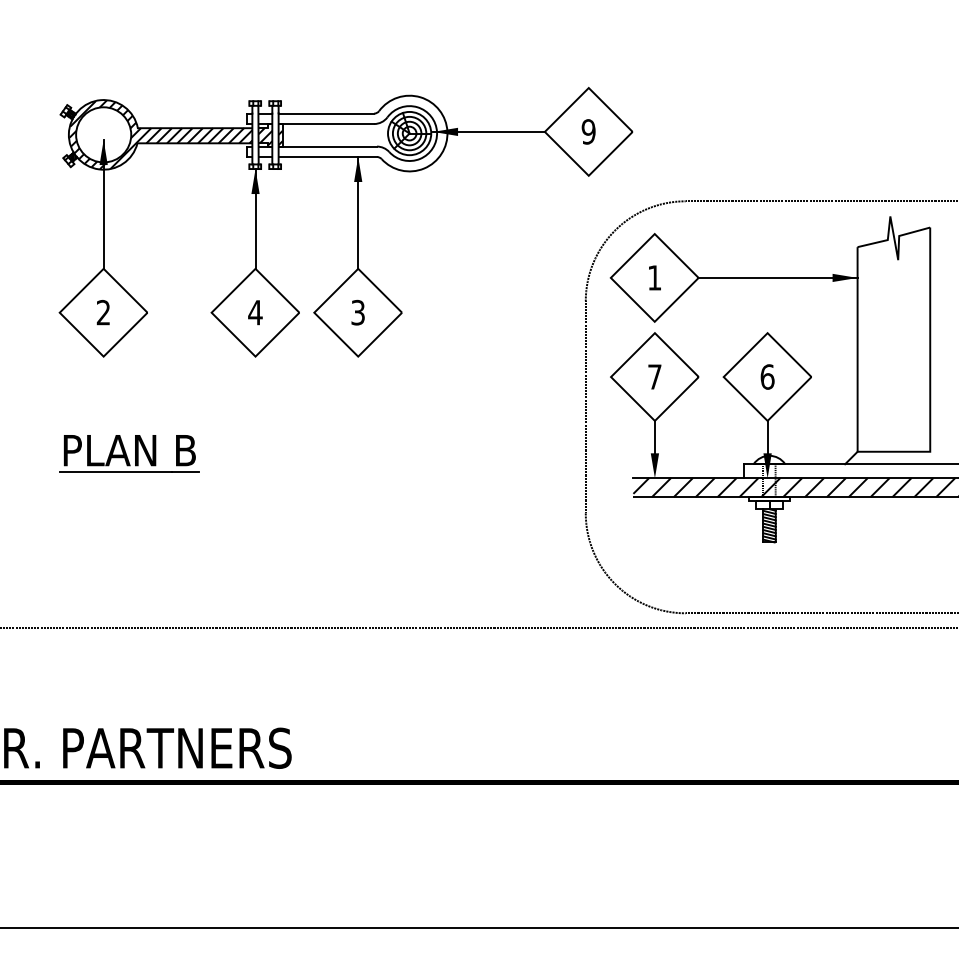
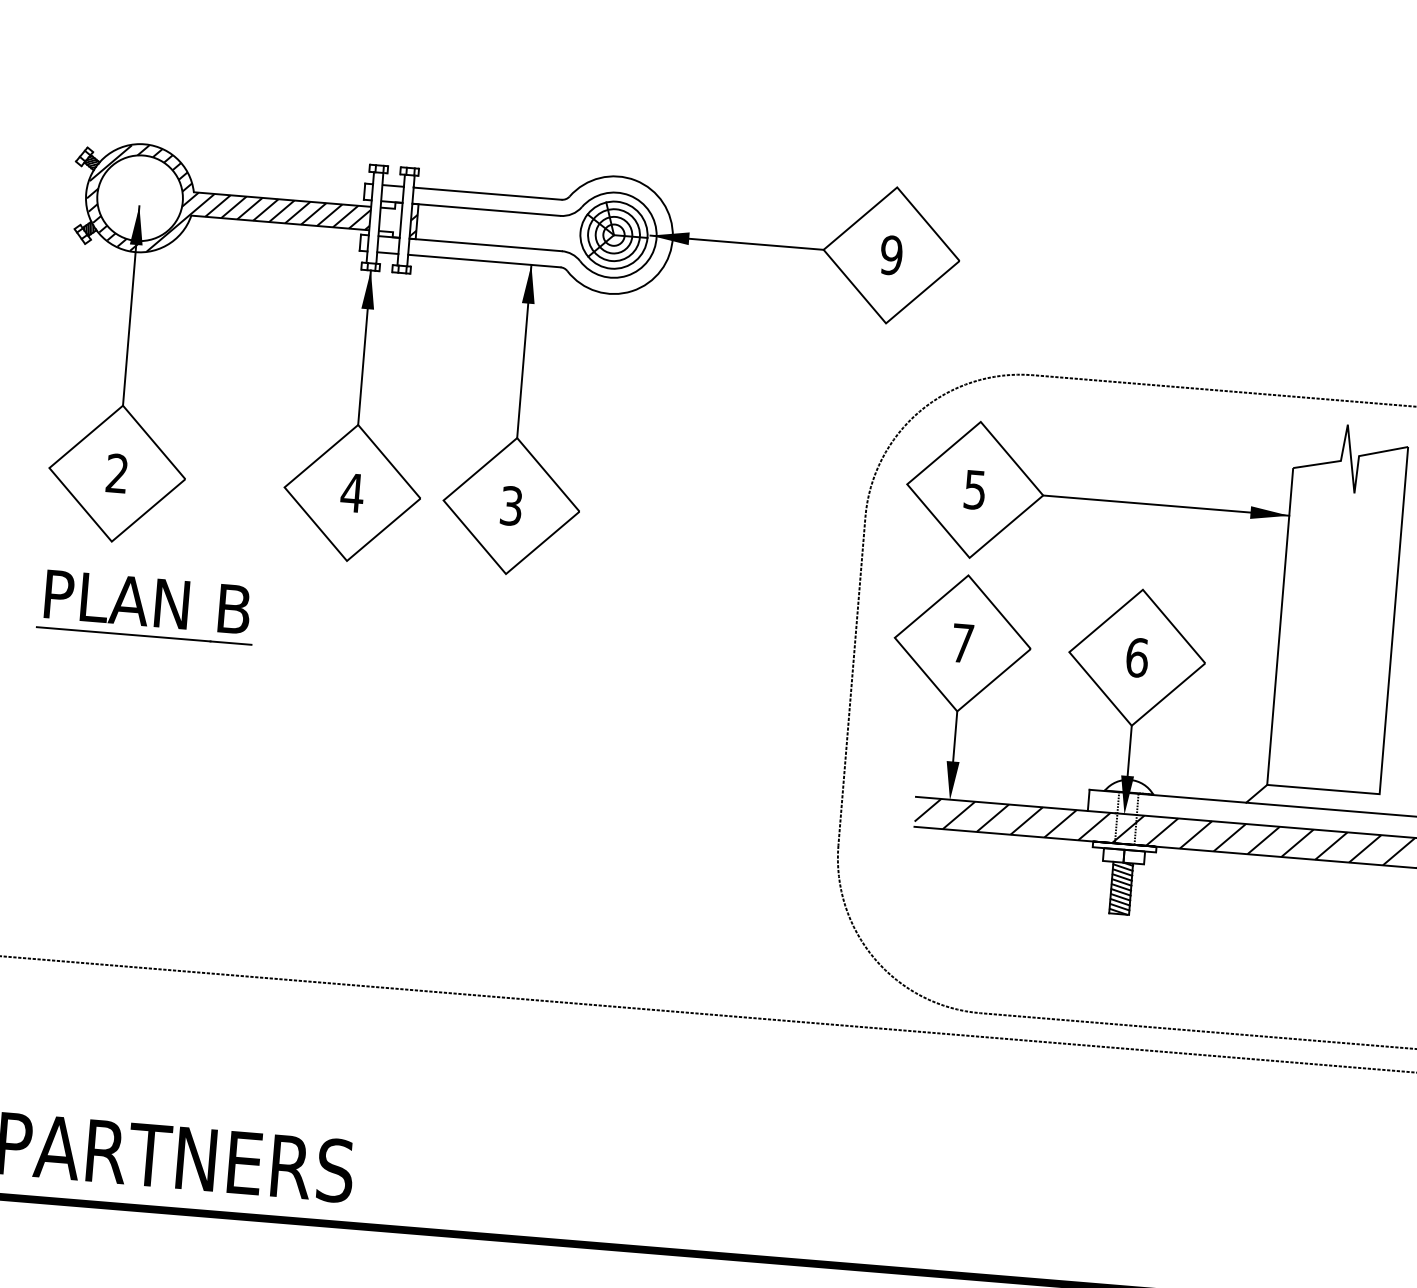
hatch: (265, 134) -> (390, 218), removed
text: (654, 277) -> (974, 489), 1 -> 5
part: (129, 453) -> (146, 606), moved

